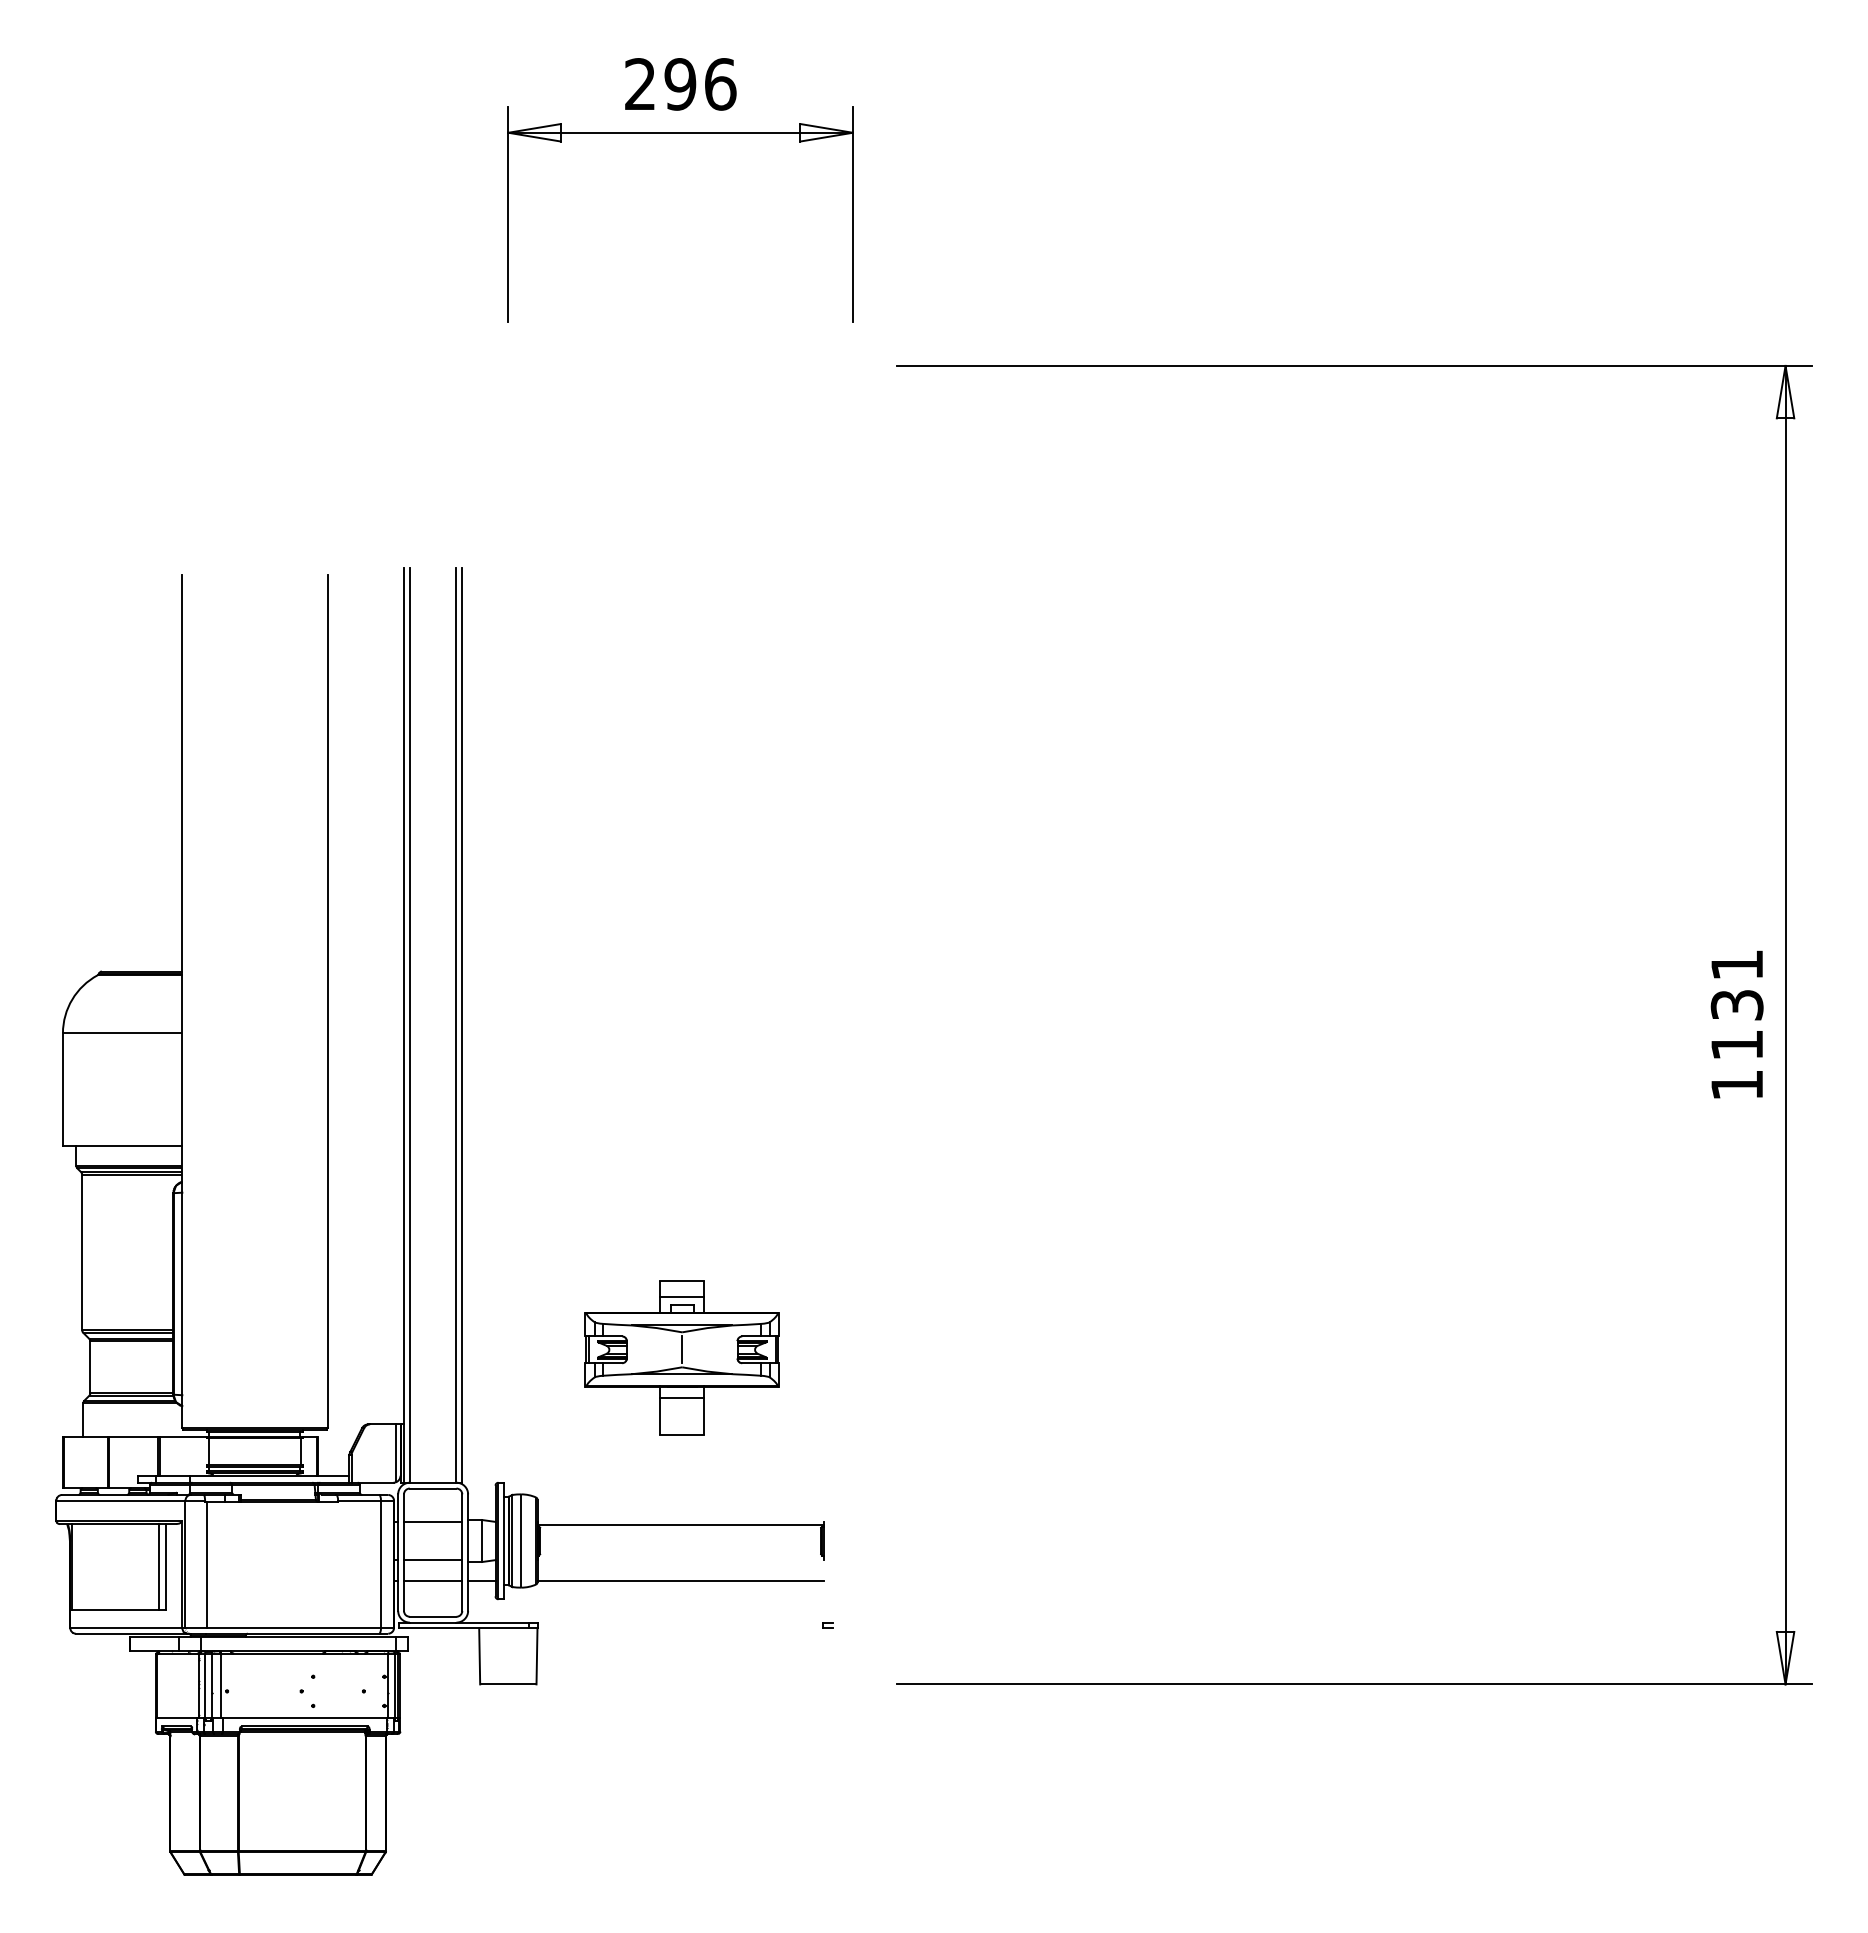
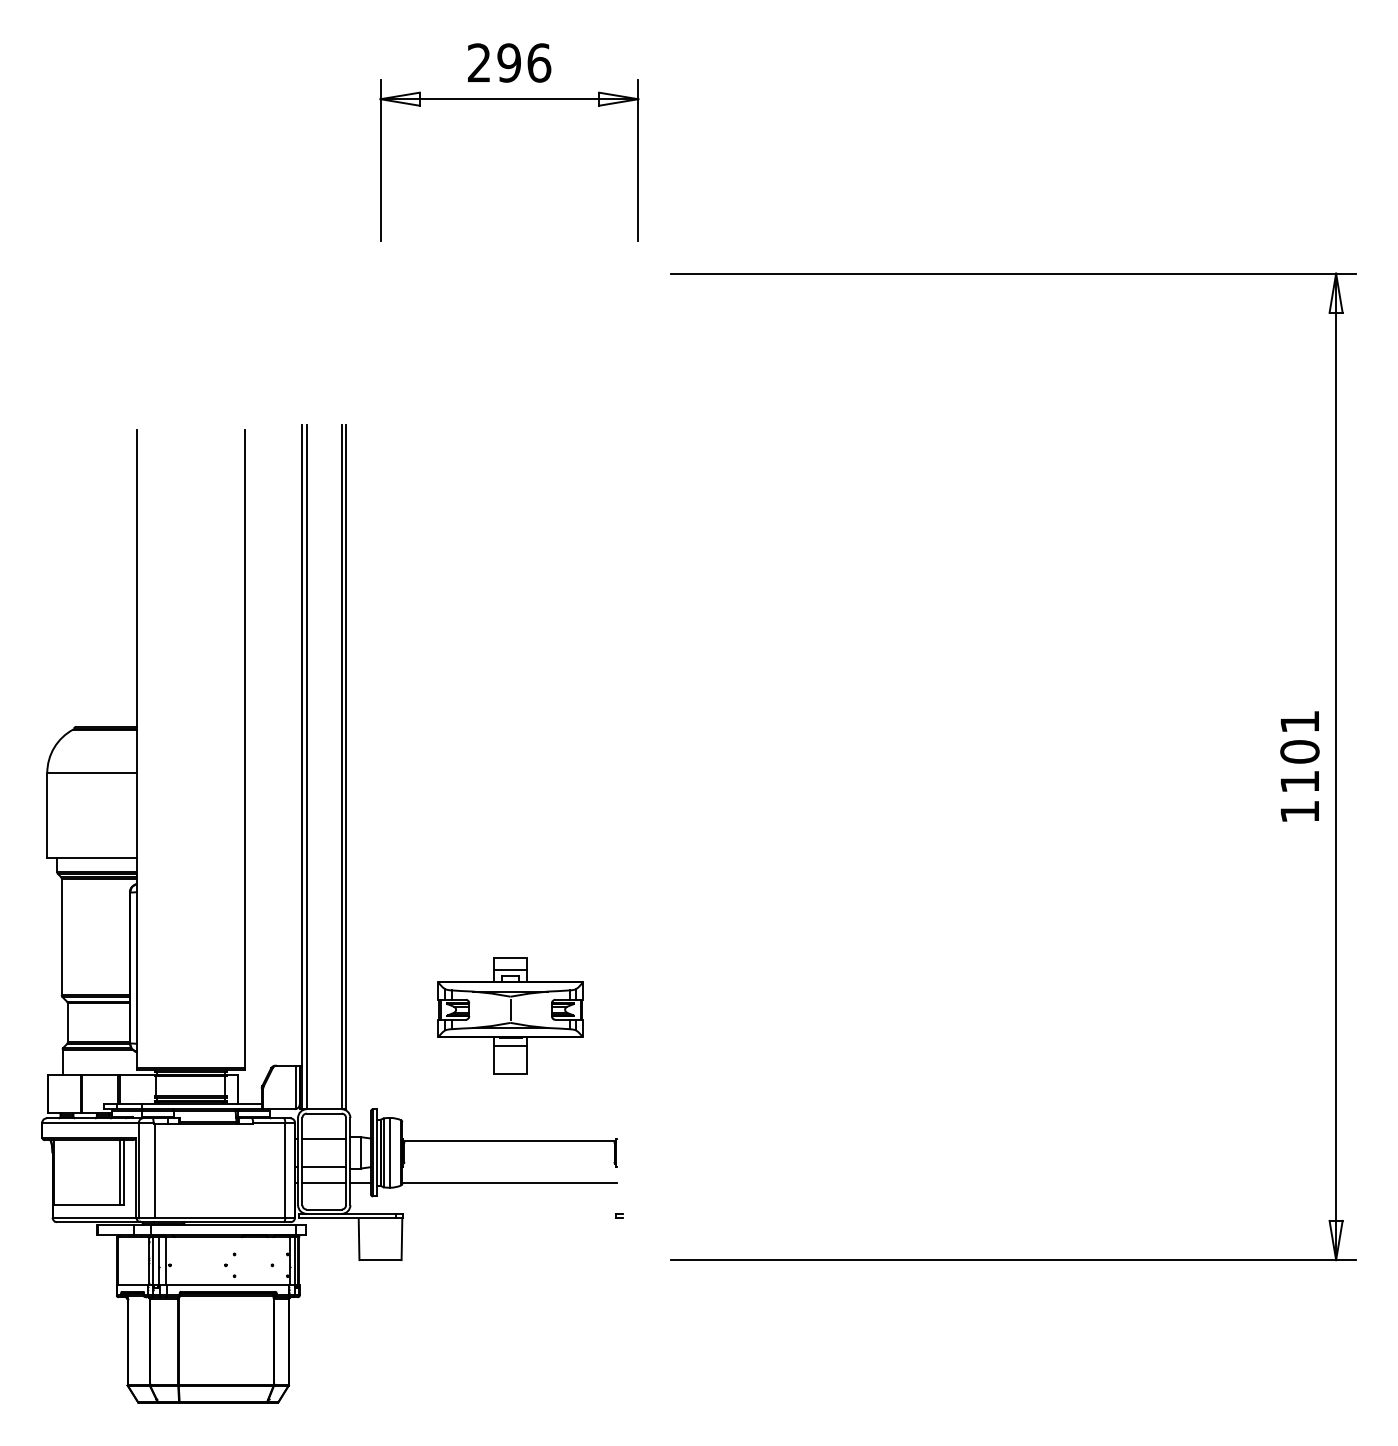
text: (1736, 1004) -> (1299, 751), 1131 -> 1101

